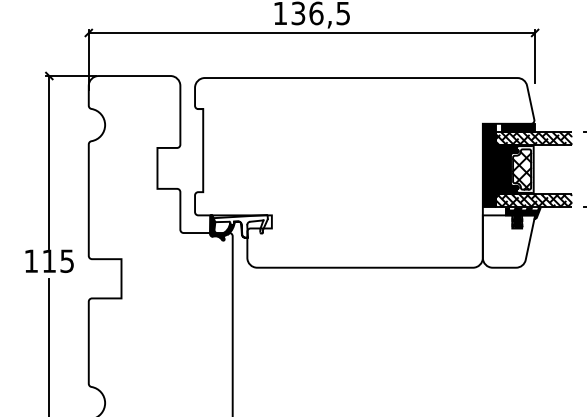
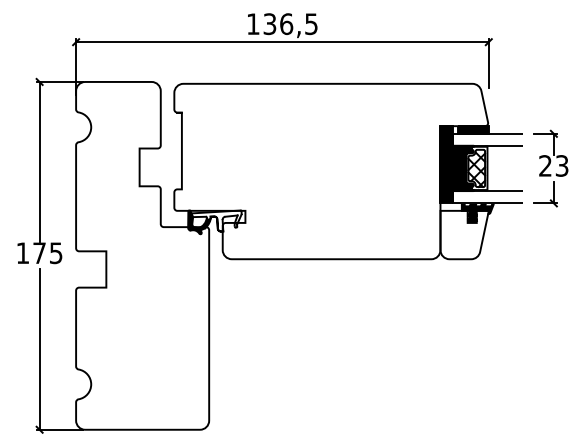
hatch: (533, 138) -> (487, 139), removed
hatch: (533, 200) -> (487, 197), removed
text: (49, 260) -> (39, 252), 115 -> 175

